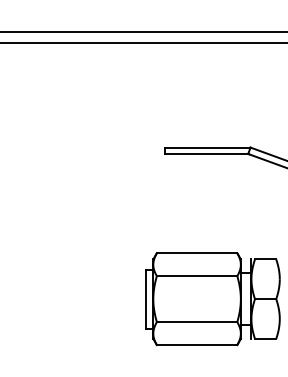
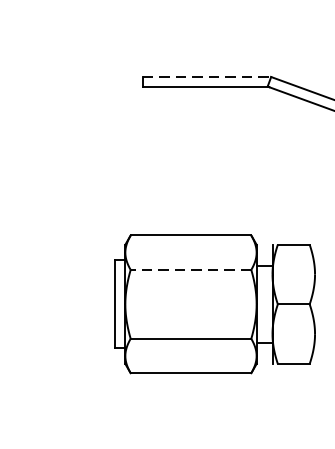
line: (207, 147) -> (206, 76), solid -> dashed
line: (196, 276) -> (190, 270), solid -> dashed

